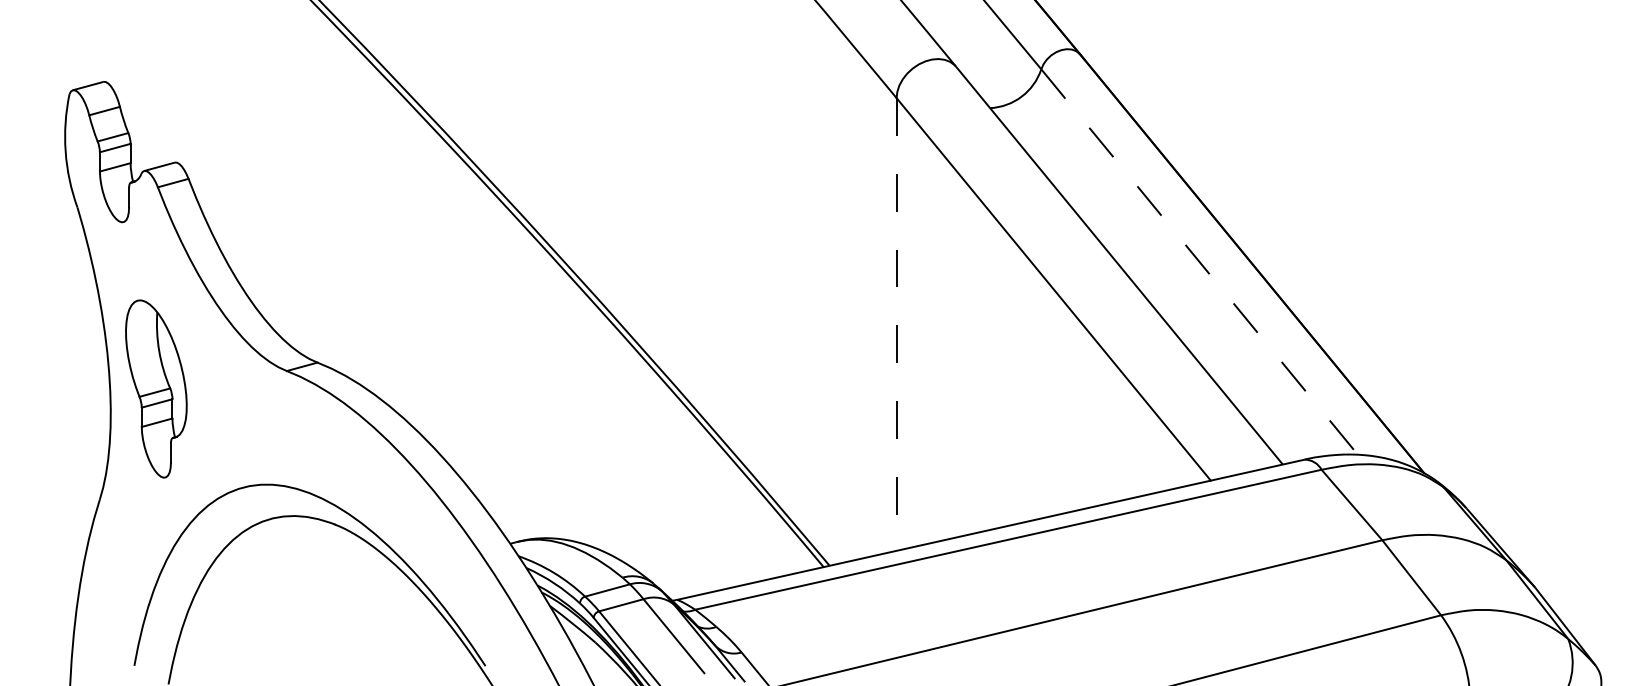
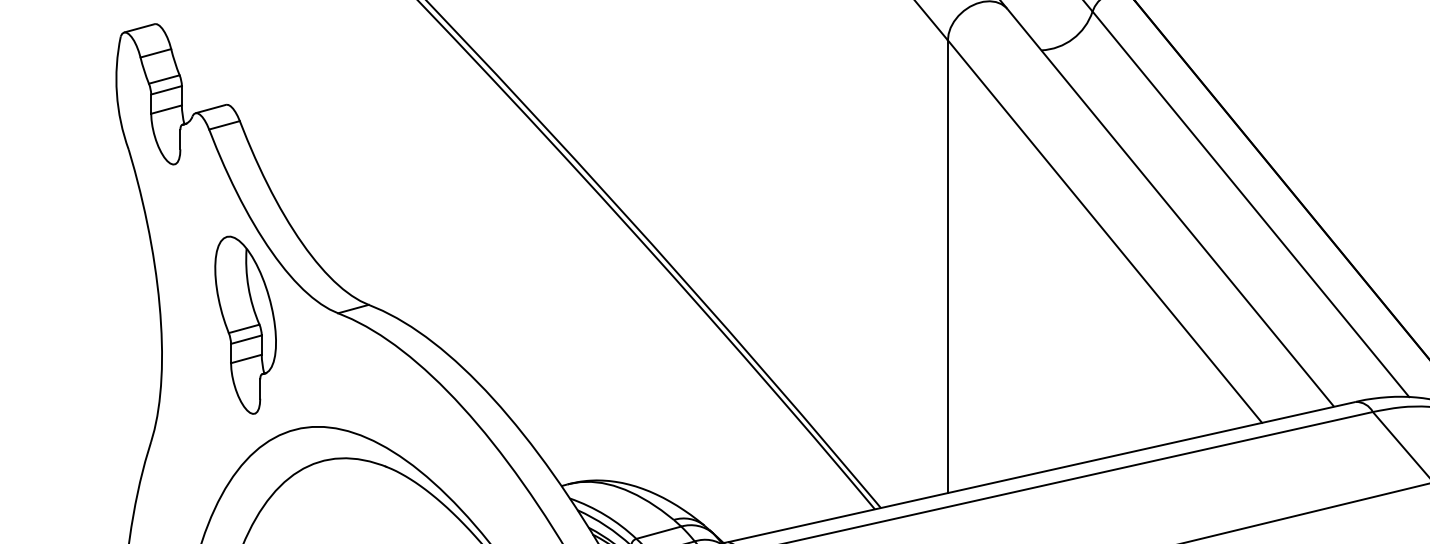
line: (1199, 262) -> (1250, 204), dashed -> solid
line: (896, 324) -> (947, 266), dashed -> solid
part: (156, 388) -> (245, 324), moved

